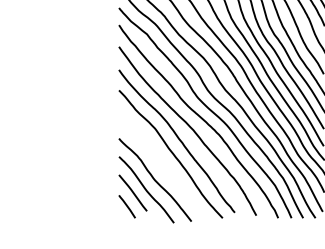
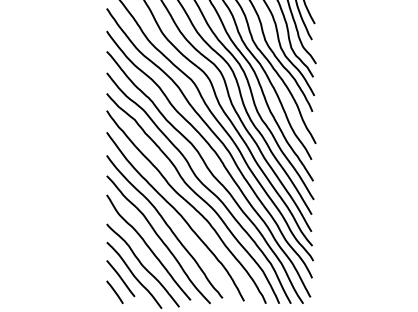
curve: (160, 161) -> (148, 247), added

